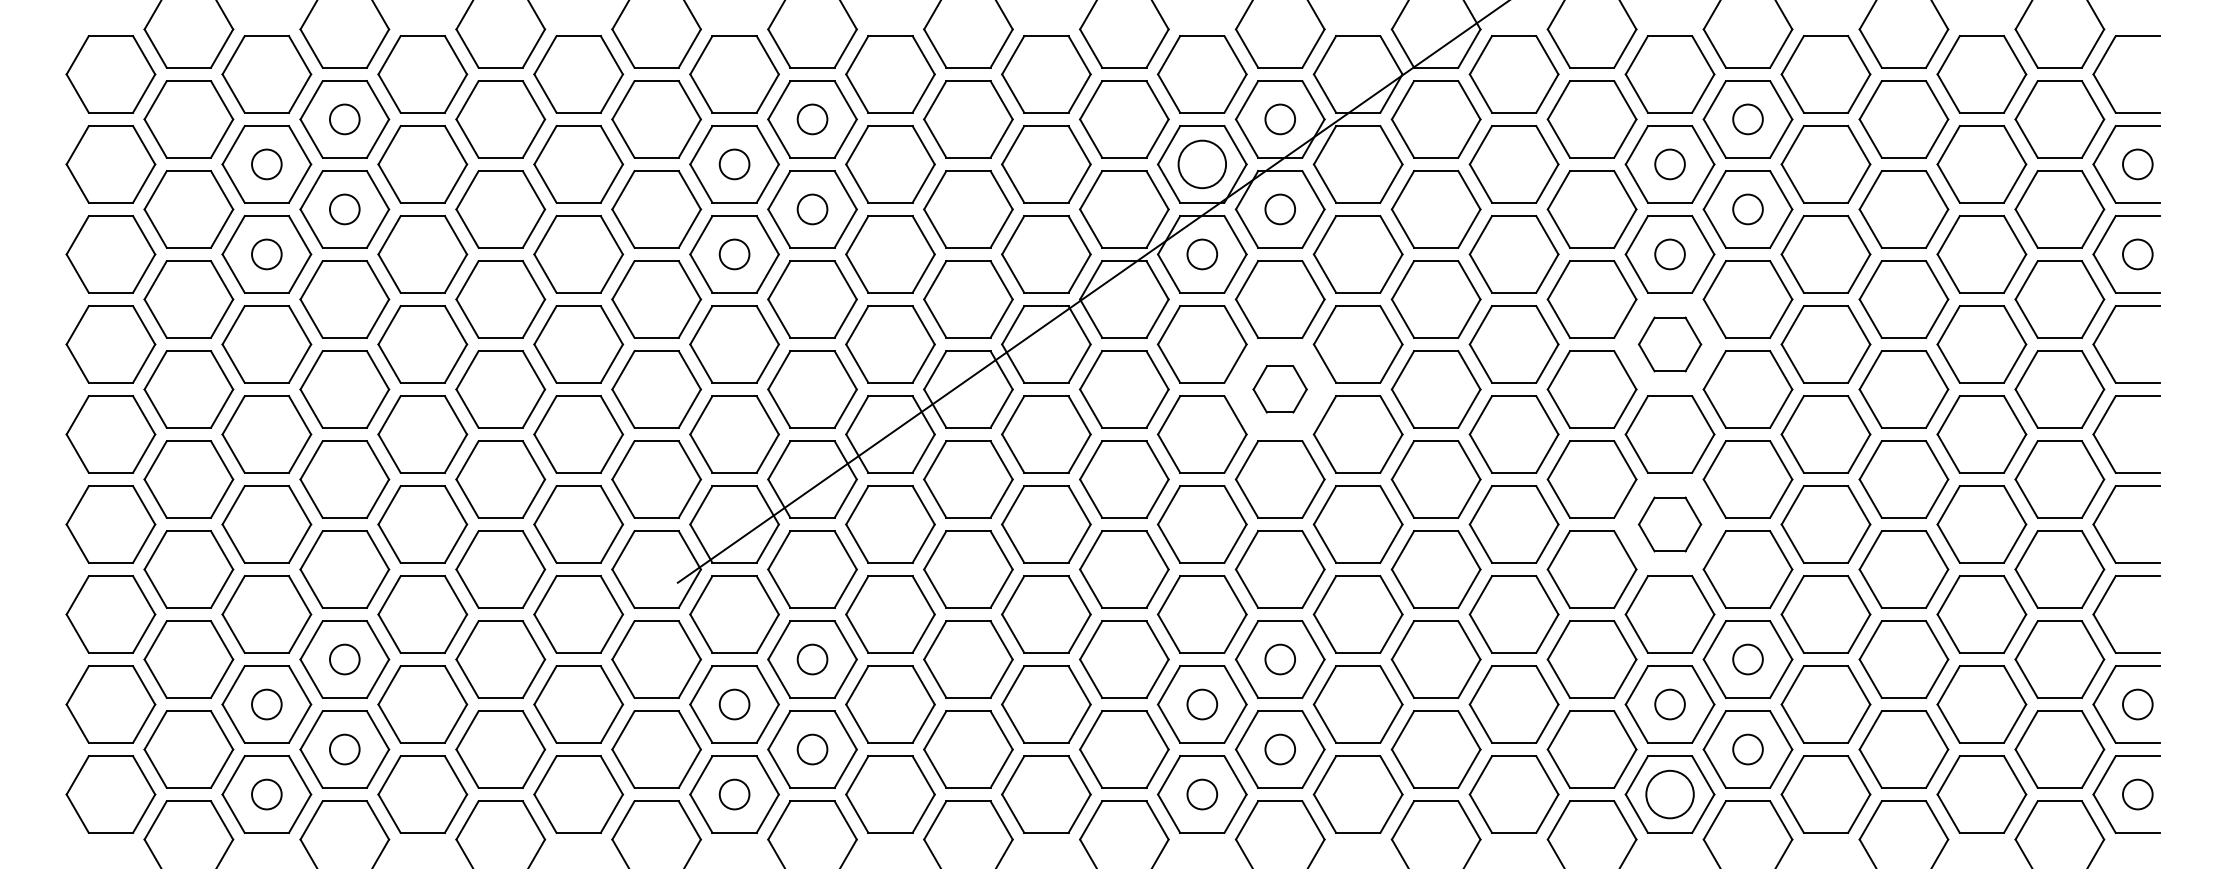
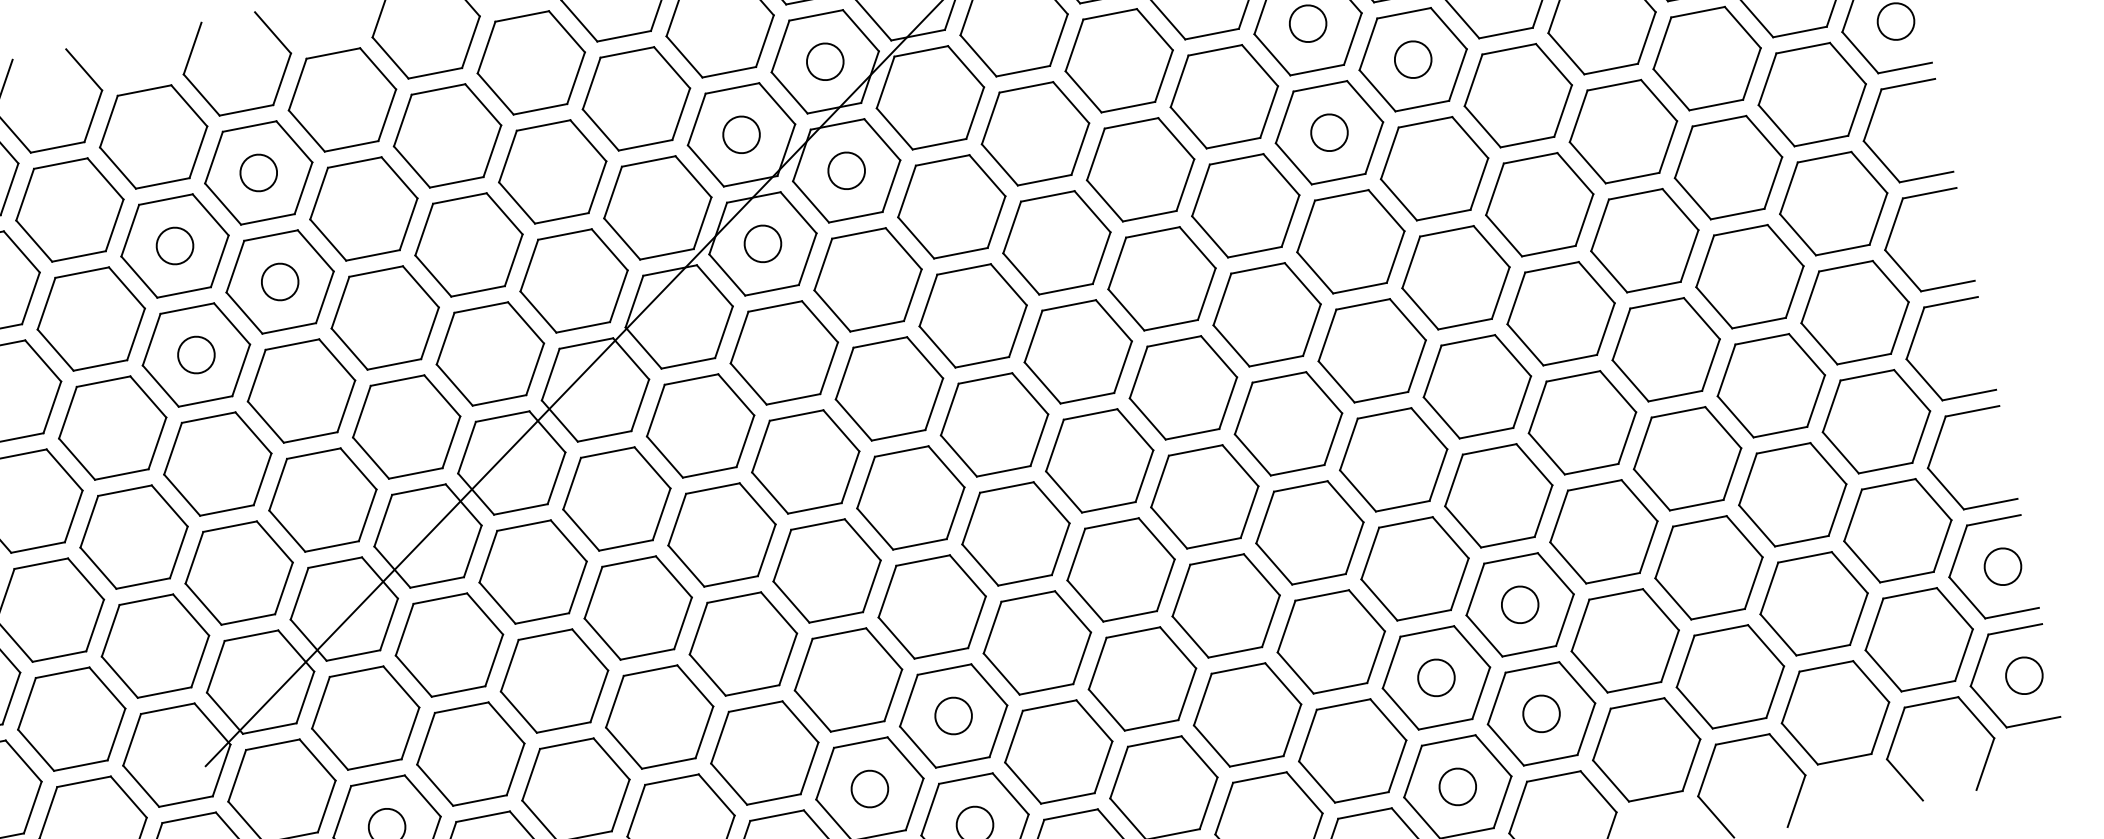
circle: (1202, 164) -> (741, 134), size x0.62
part: (1669, 344) -> (1350, 241), size x1.43
part: (1279, 389) -> (888, 389), size x1.67
part: (1669, 524) -> (1392, 459), size x1.43
circle: (1669, 794) -> (1457, 786), size x0.62

